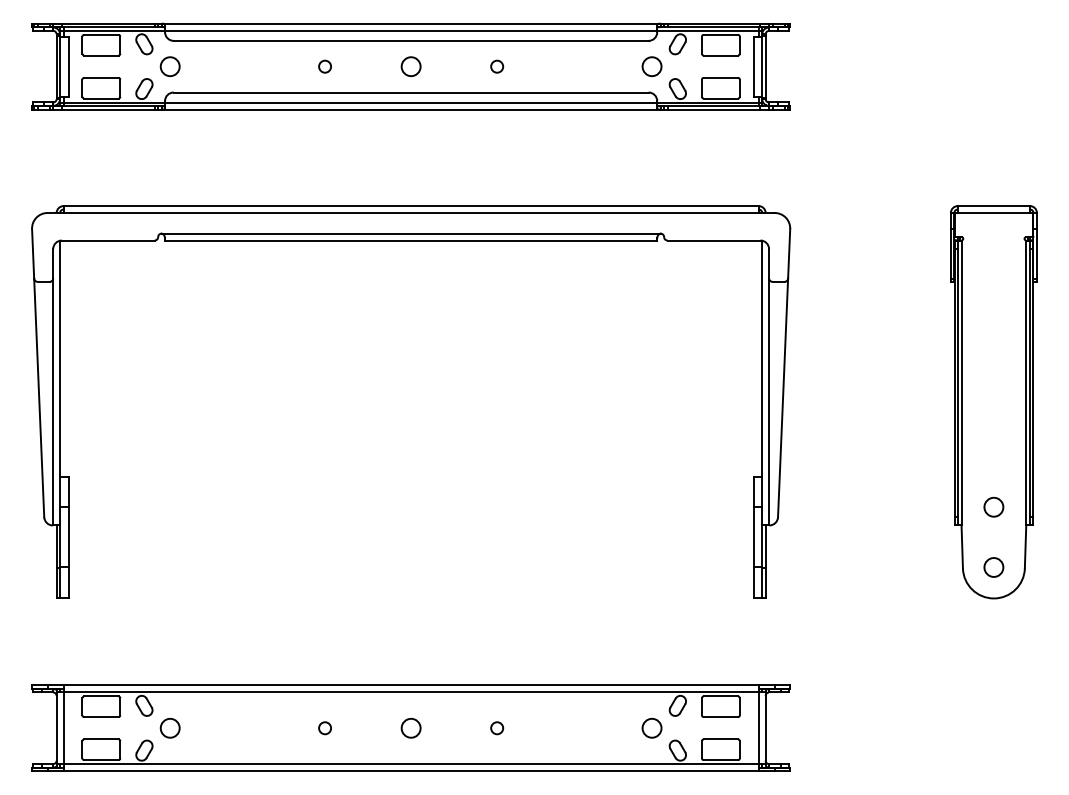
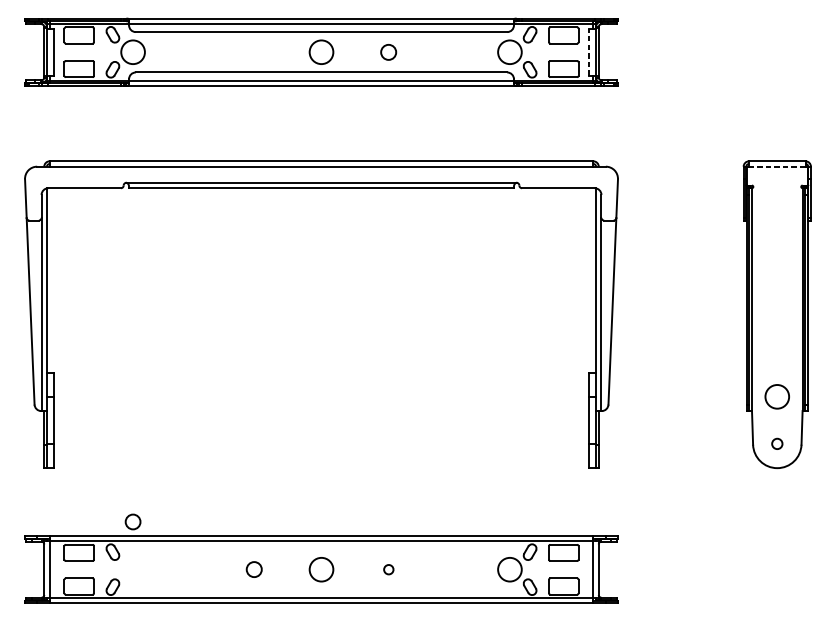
circle: (169, 66) -> (132, 52), size x1.6
circle: (324, 66) -> (253, 52), removed
circle: (410, 66) -> (321, 52), size x1.6
circle: (497, 66) -> (389, 52), size x1.6
circle: (651, 66) -> (509, 52), size x1.6
line: (753, 66) -> (589, 52), solid -> dashed
line: (993, 213) -> (776, 167), solid -> dashed
circle: (993, 506) -> (776, 396), size x1.6
circle: (993, 567) -> (776, 443), size x0.7
circle: (169, 727) -> (132, 521), moved
circle: (410, 727) -> (321, 569), size x1.6
circle: (651, 727) -> (509, 569), size x1.6
circle: (324, 728) -> (253, 569), size x1.6

